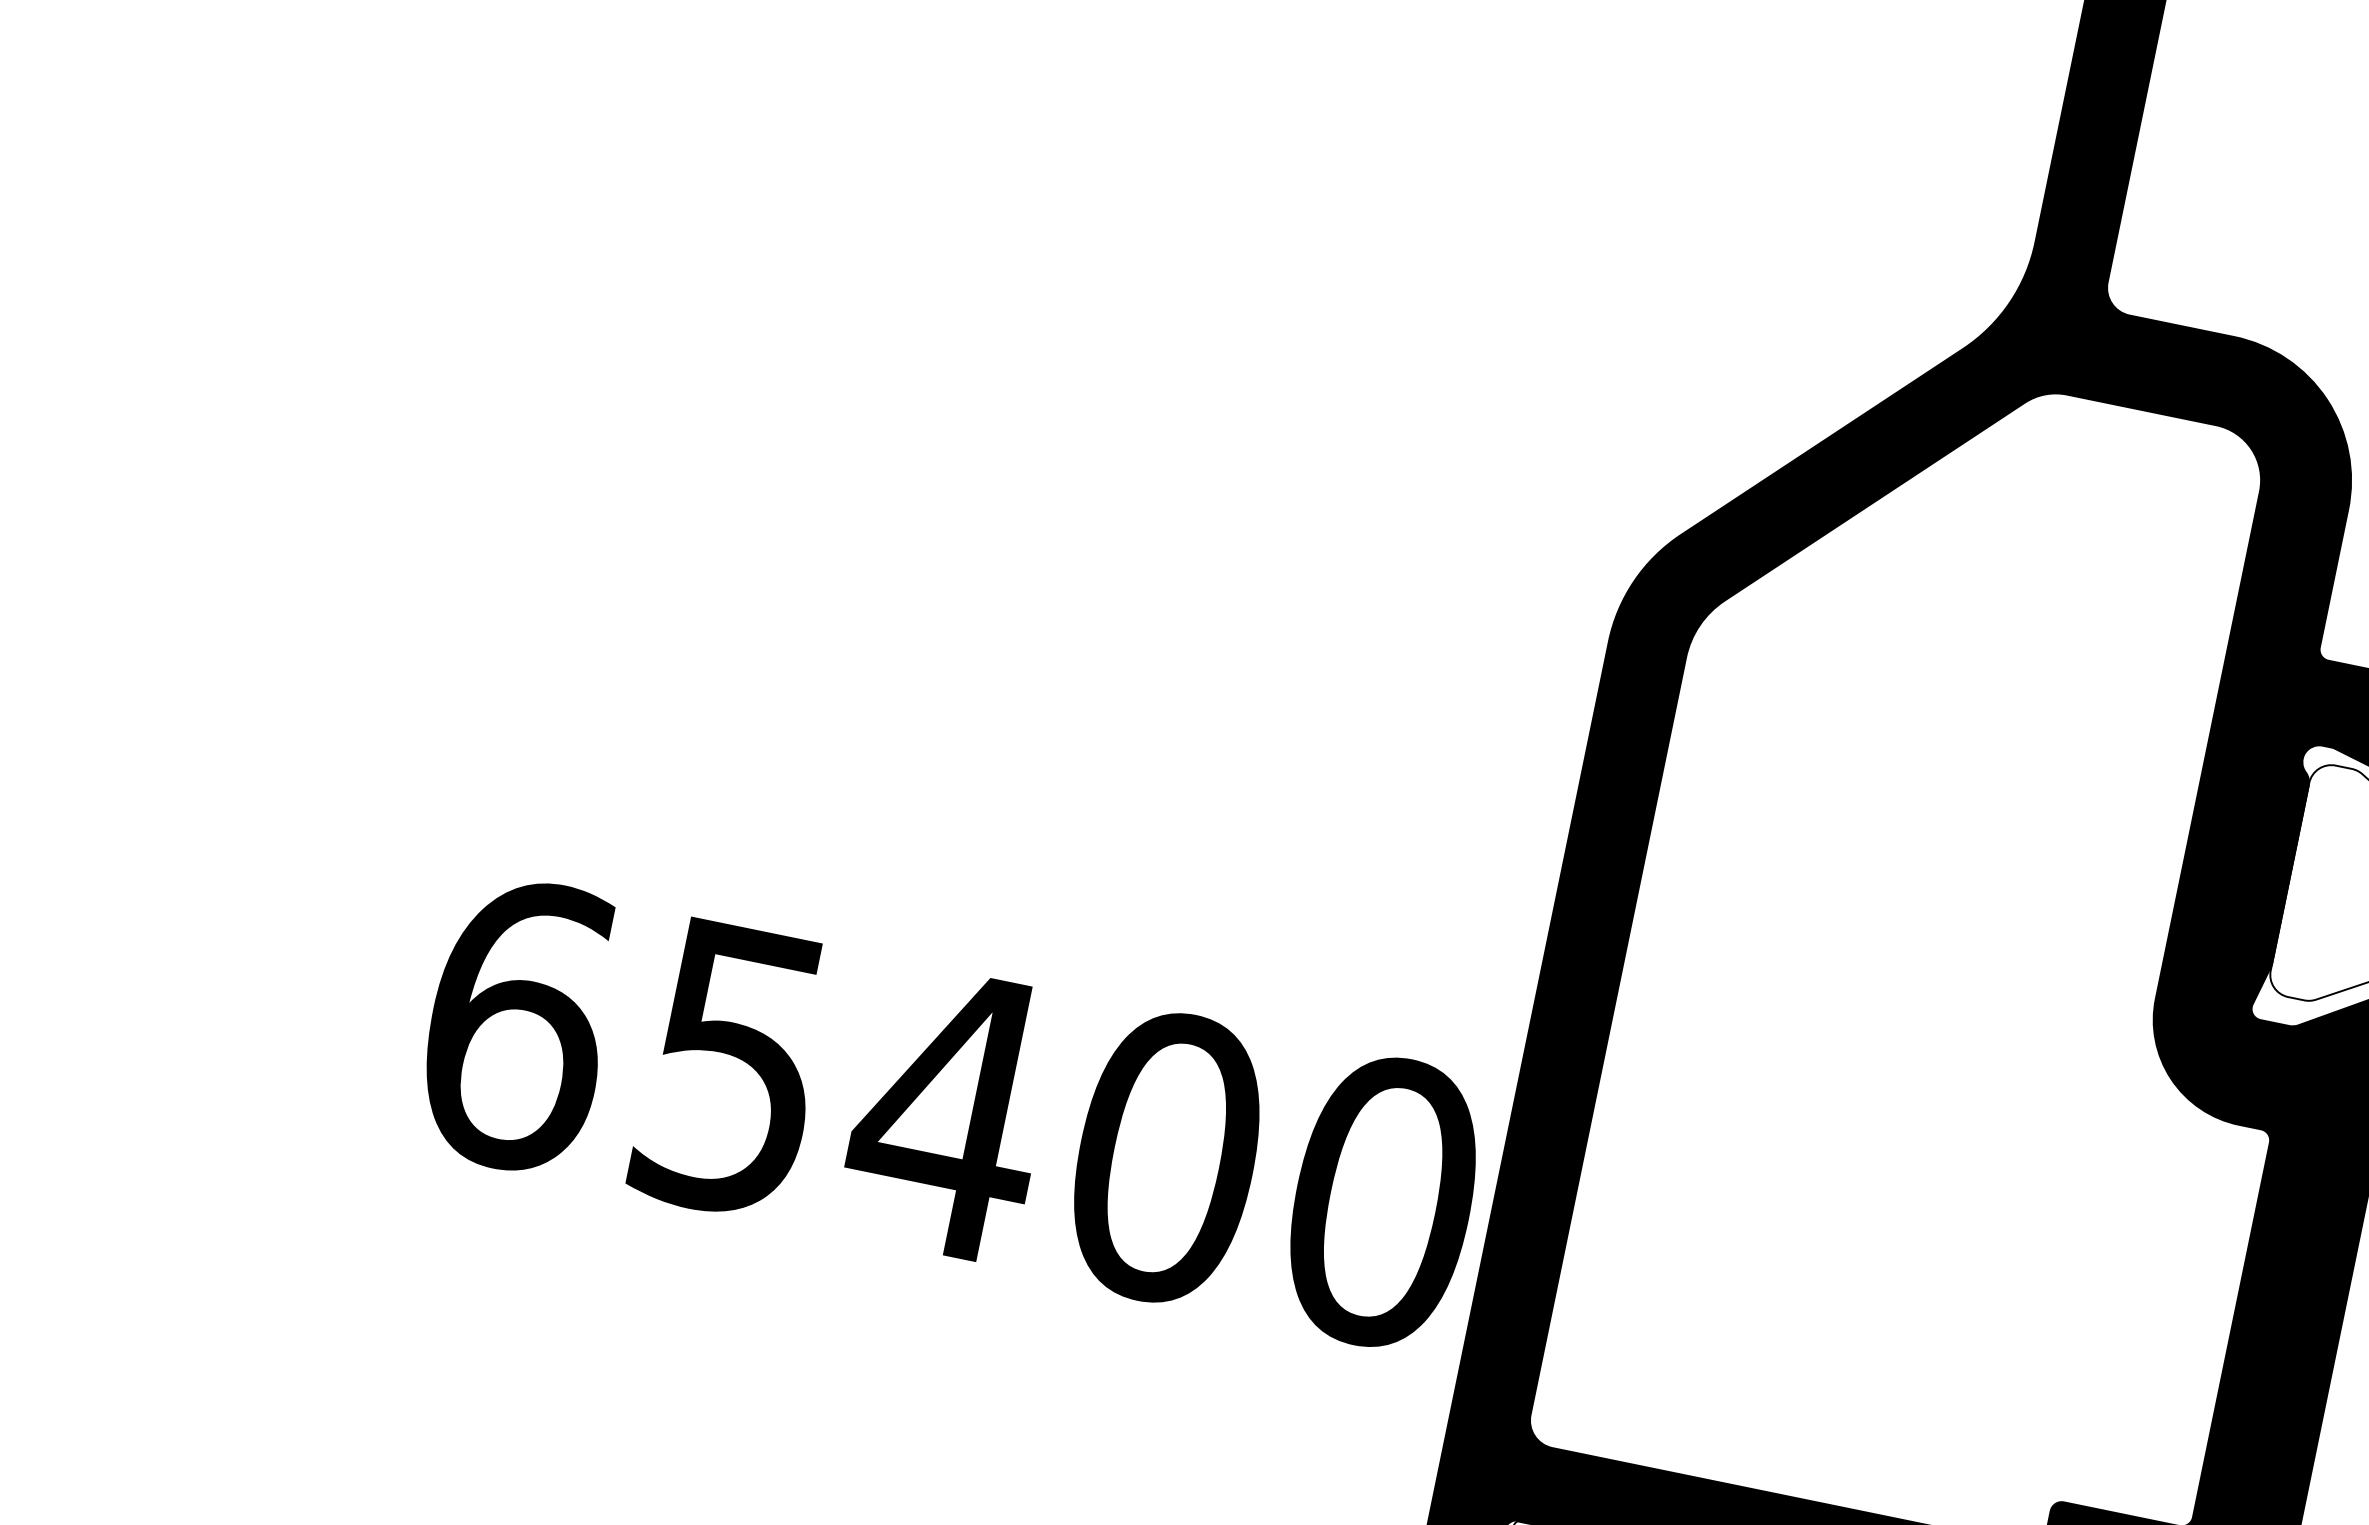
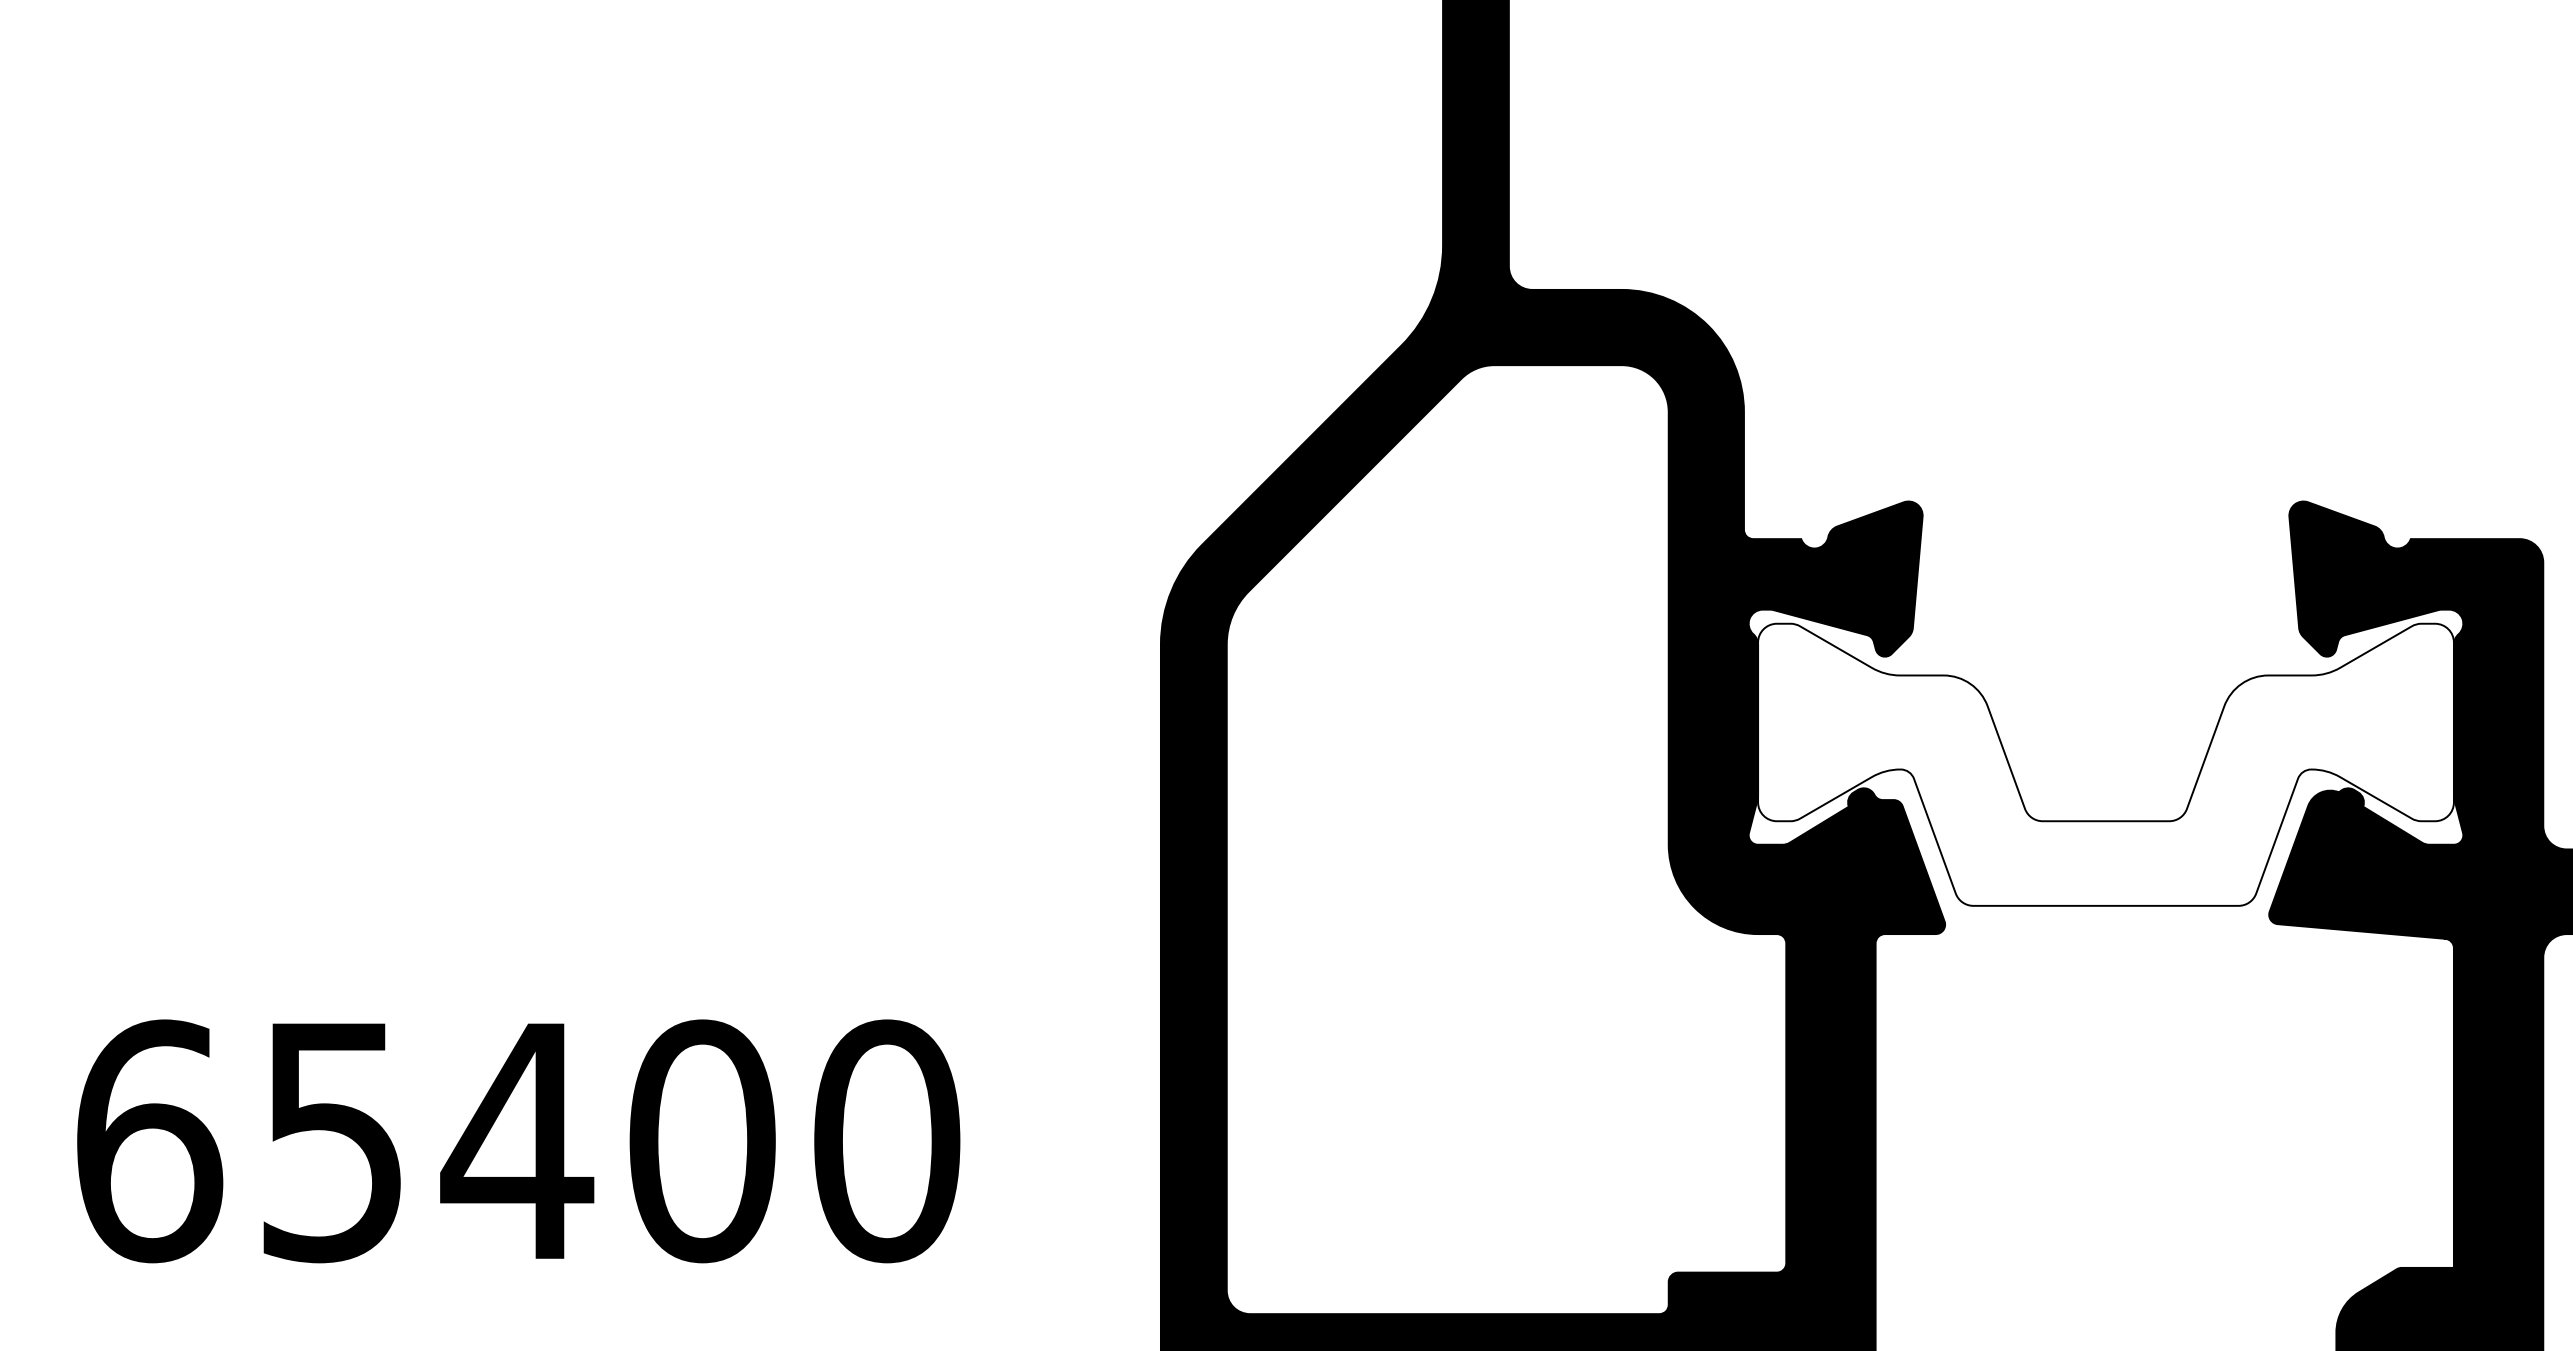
text: (950, 1113) -> (518, 1141), moved

